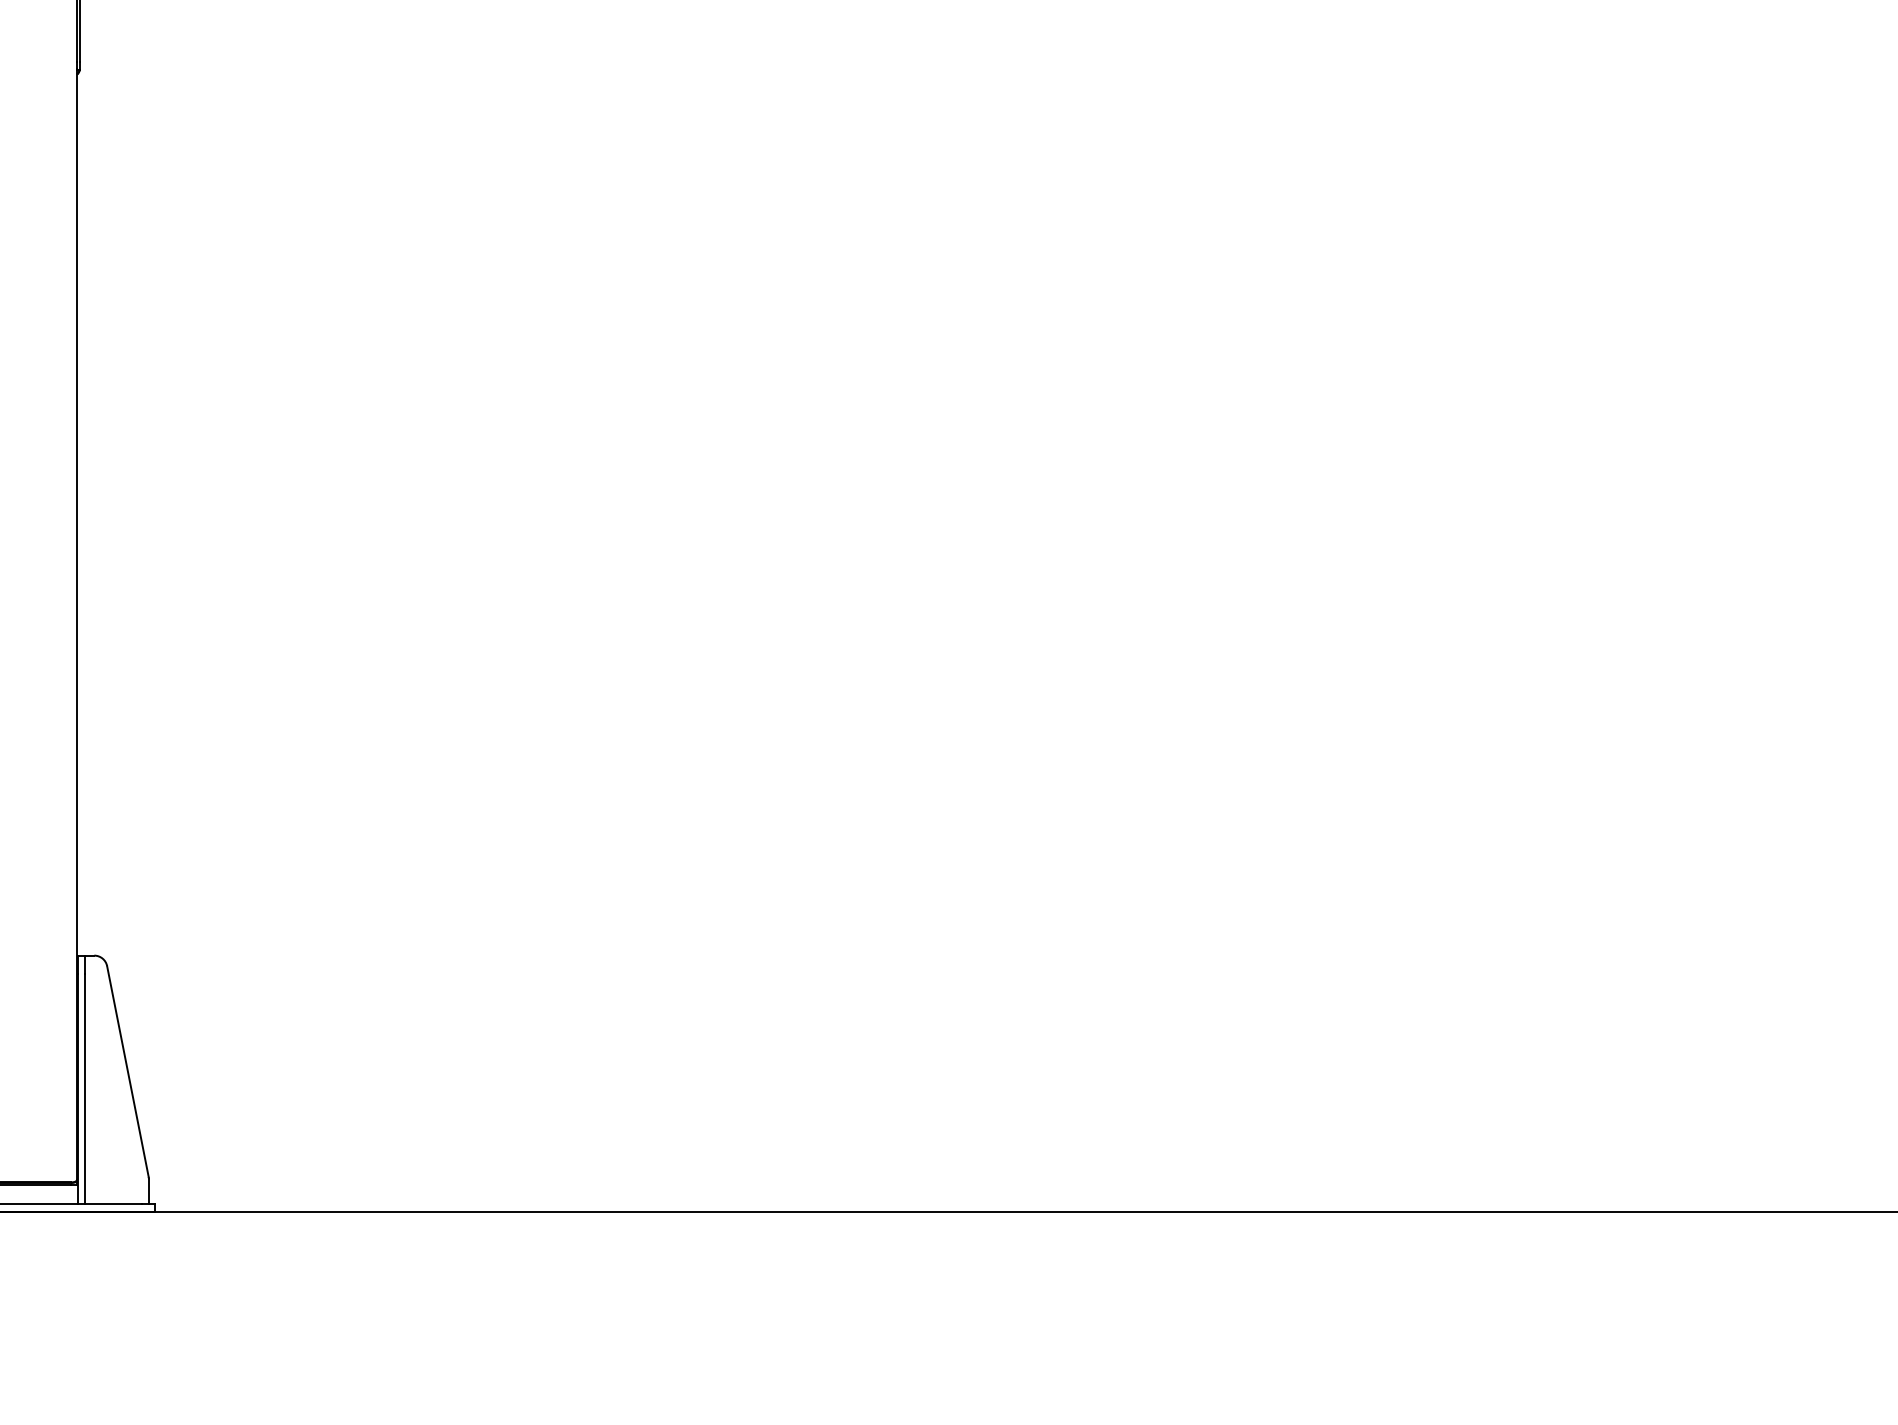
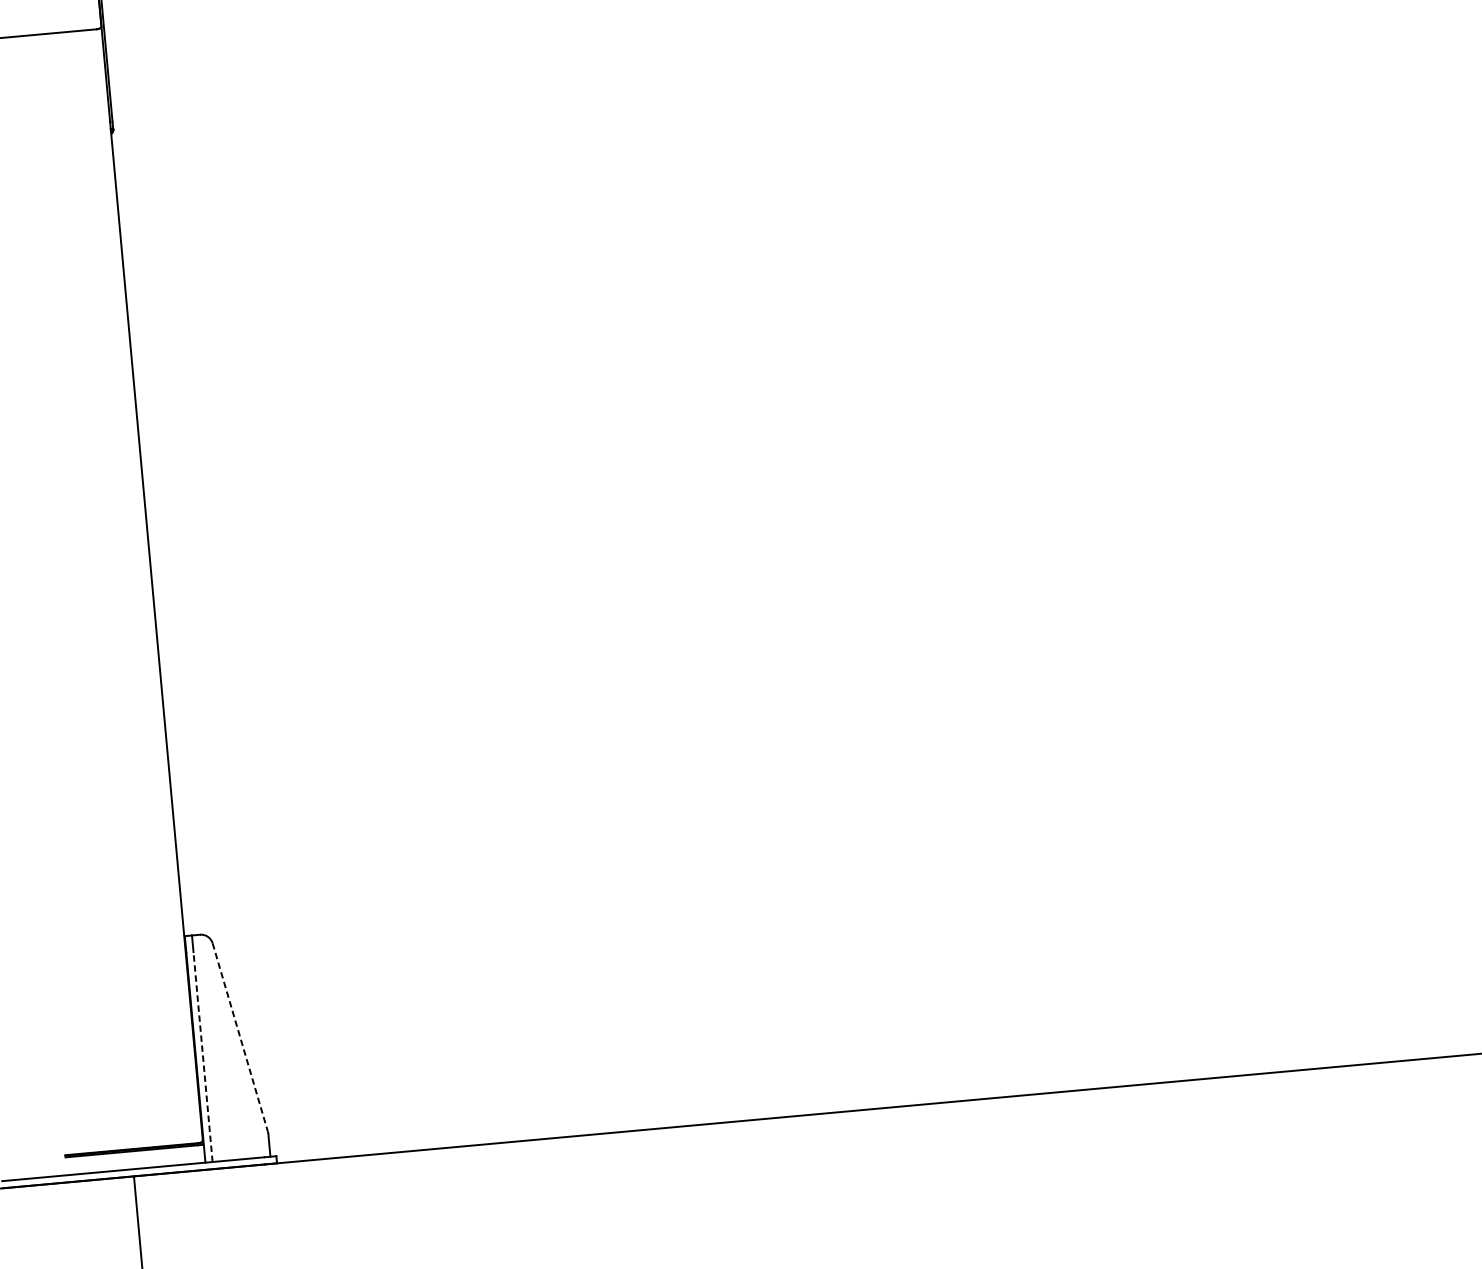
line: (128, 1072) -> (240, 1038), solid -> dashed
line: (85, 1088) -> (203, 1056), solid -> dashed

